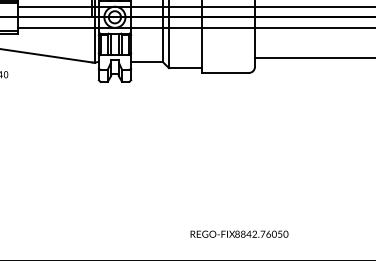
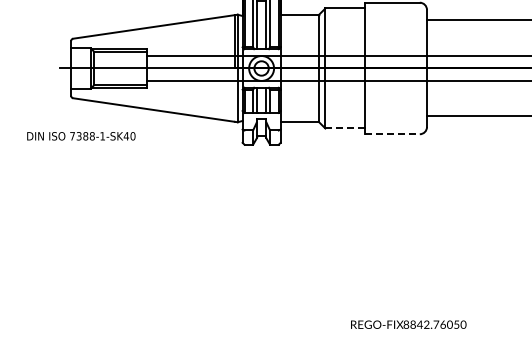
line: (185, 68) -> (345, 128), solid -> dashed
line: (225, 73) -> (392, 134), solid -> dashed

